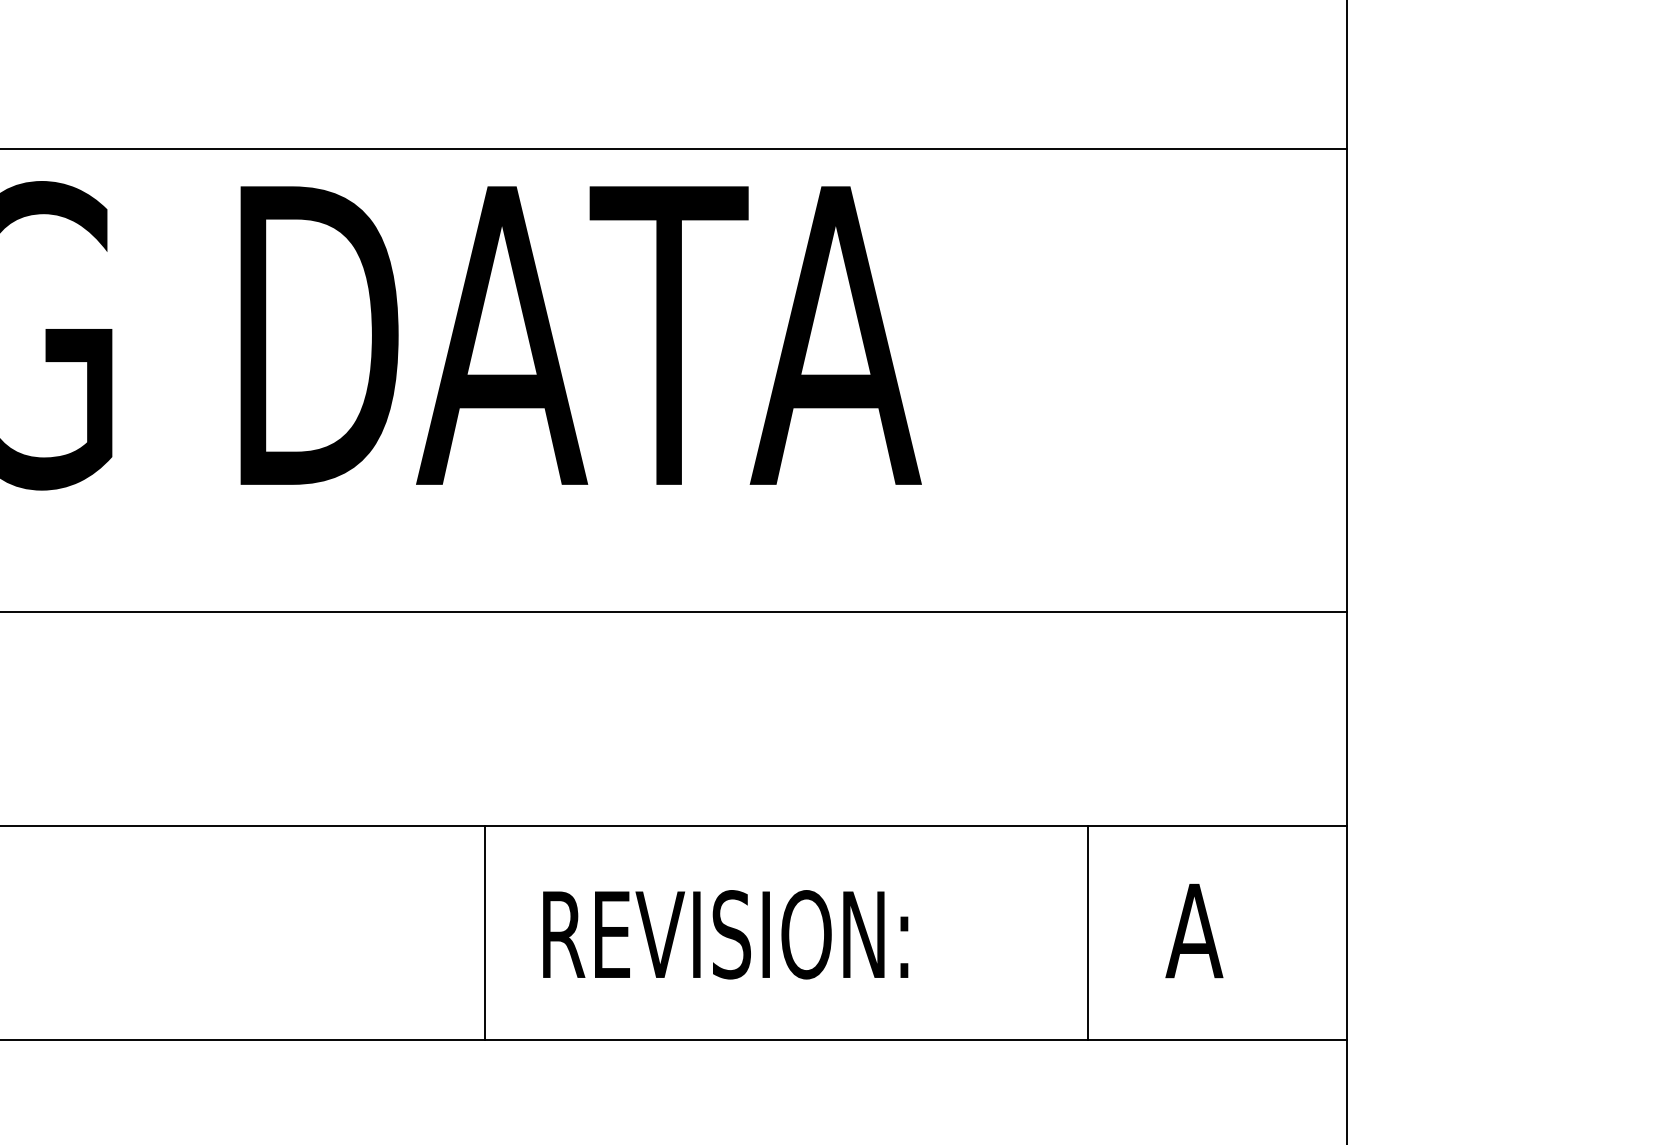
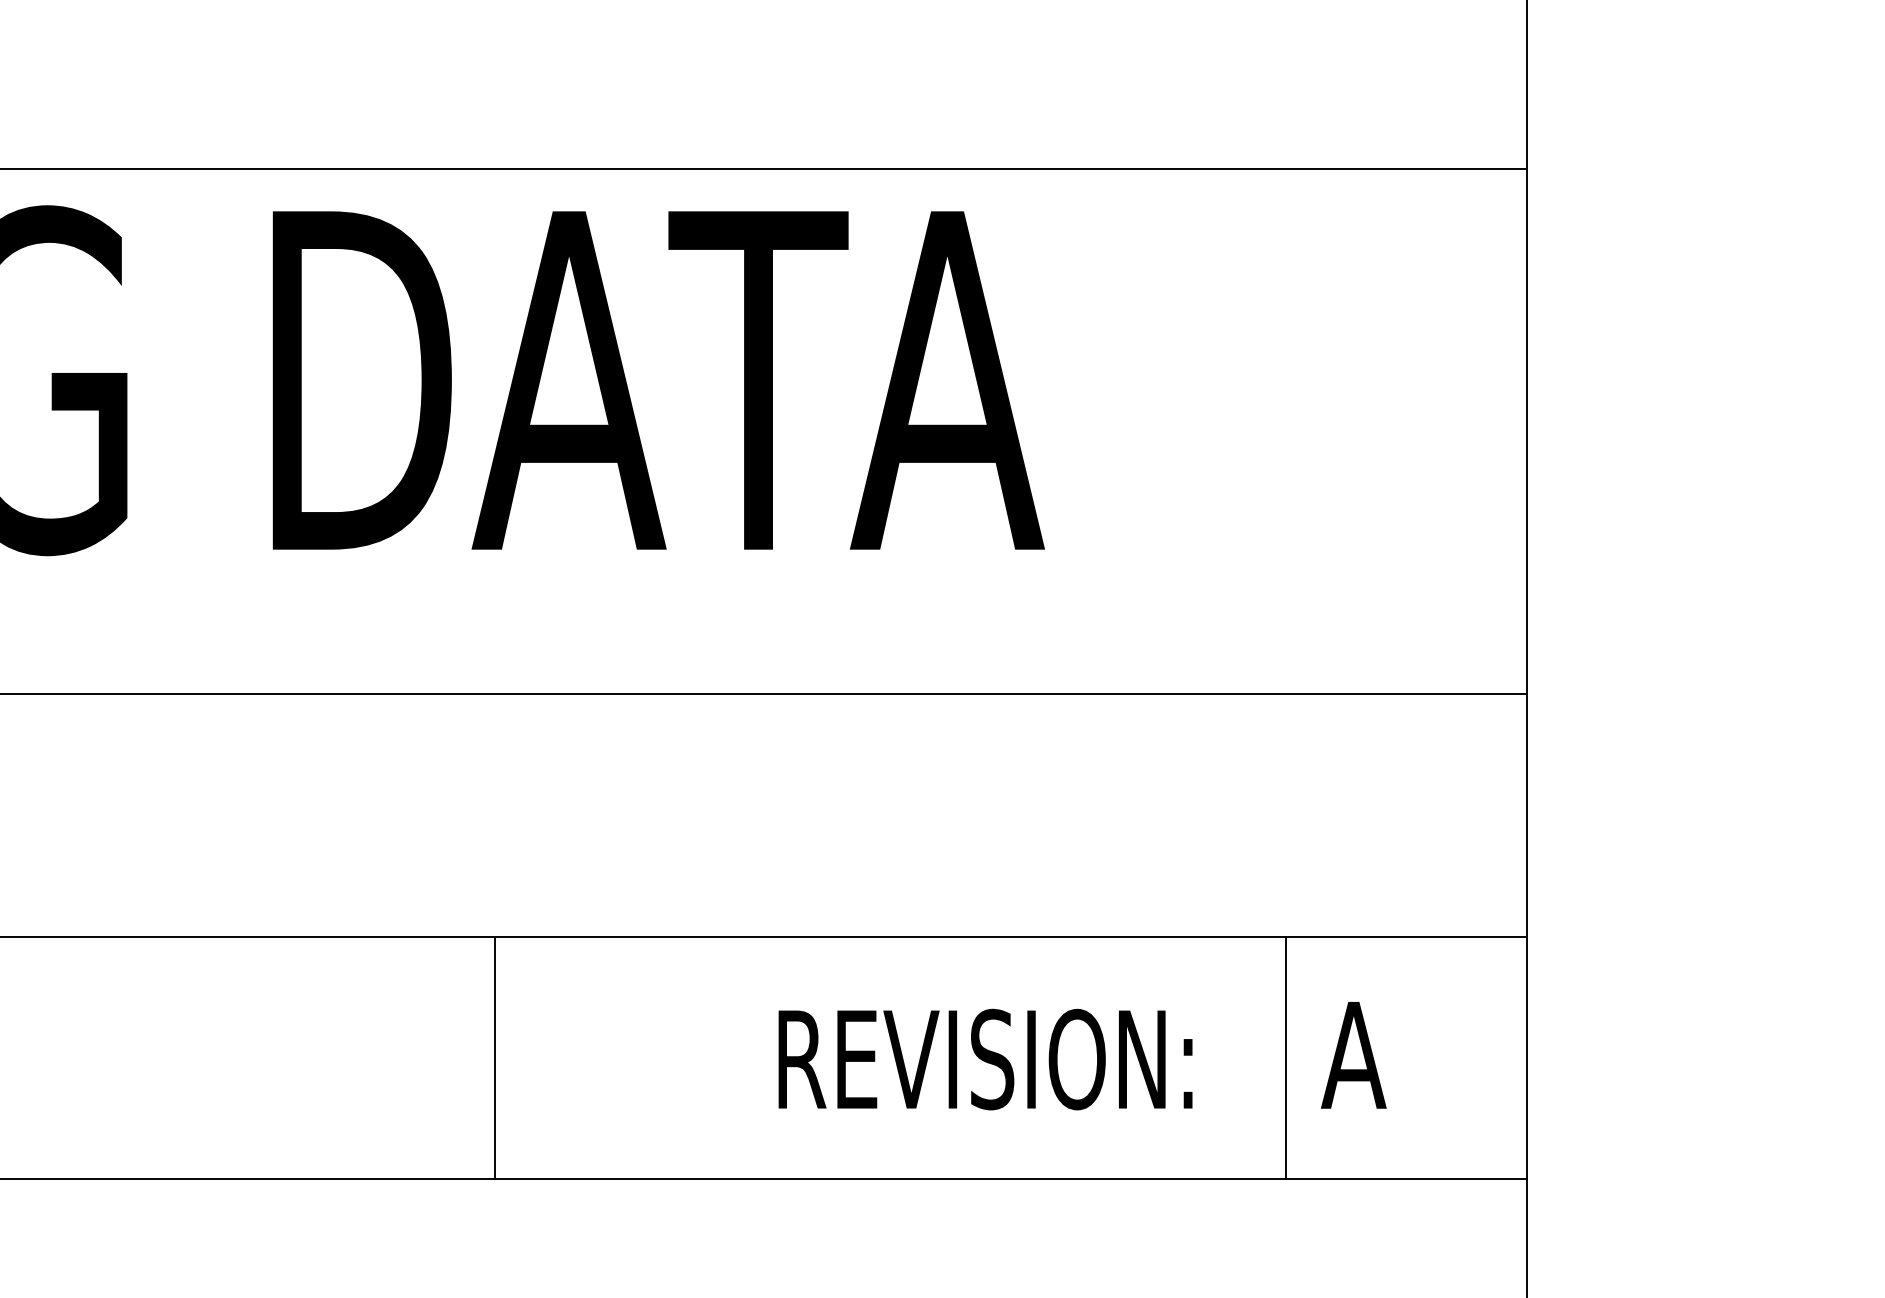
line: (484, 932) -> (495, 1057), moved
line: (1088, 932) -> (1286, 1057), moved
text: (725, 934) -> (985, 1059), moved

